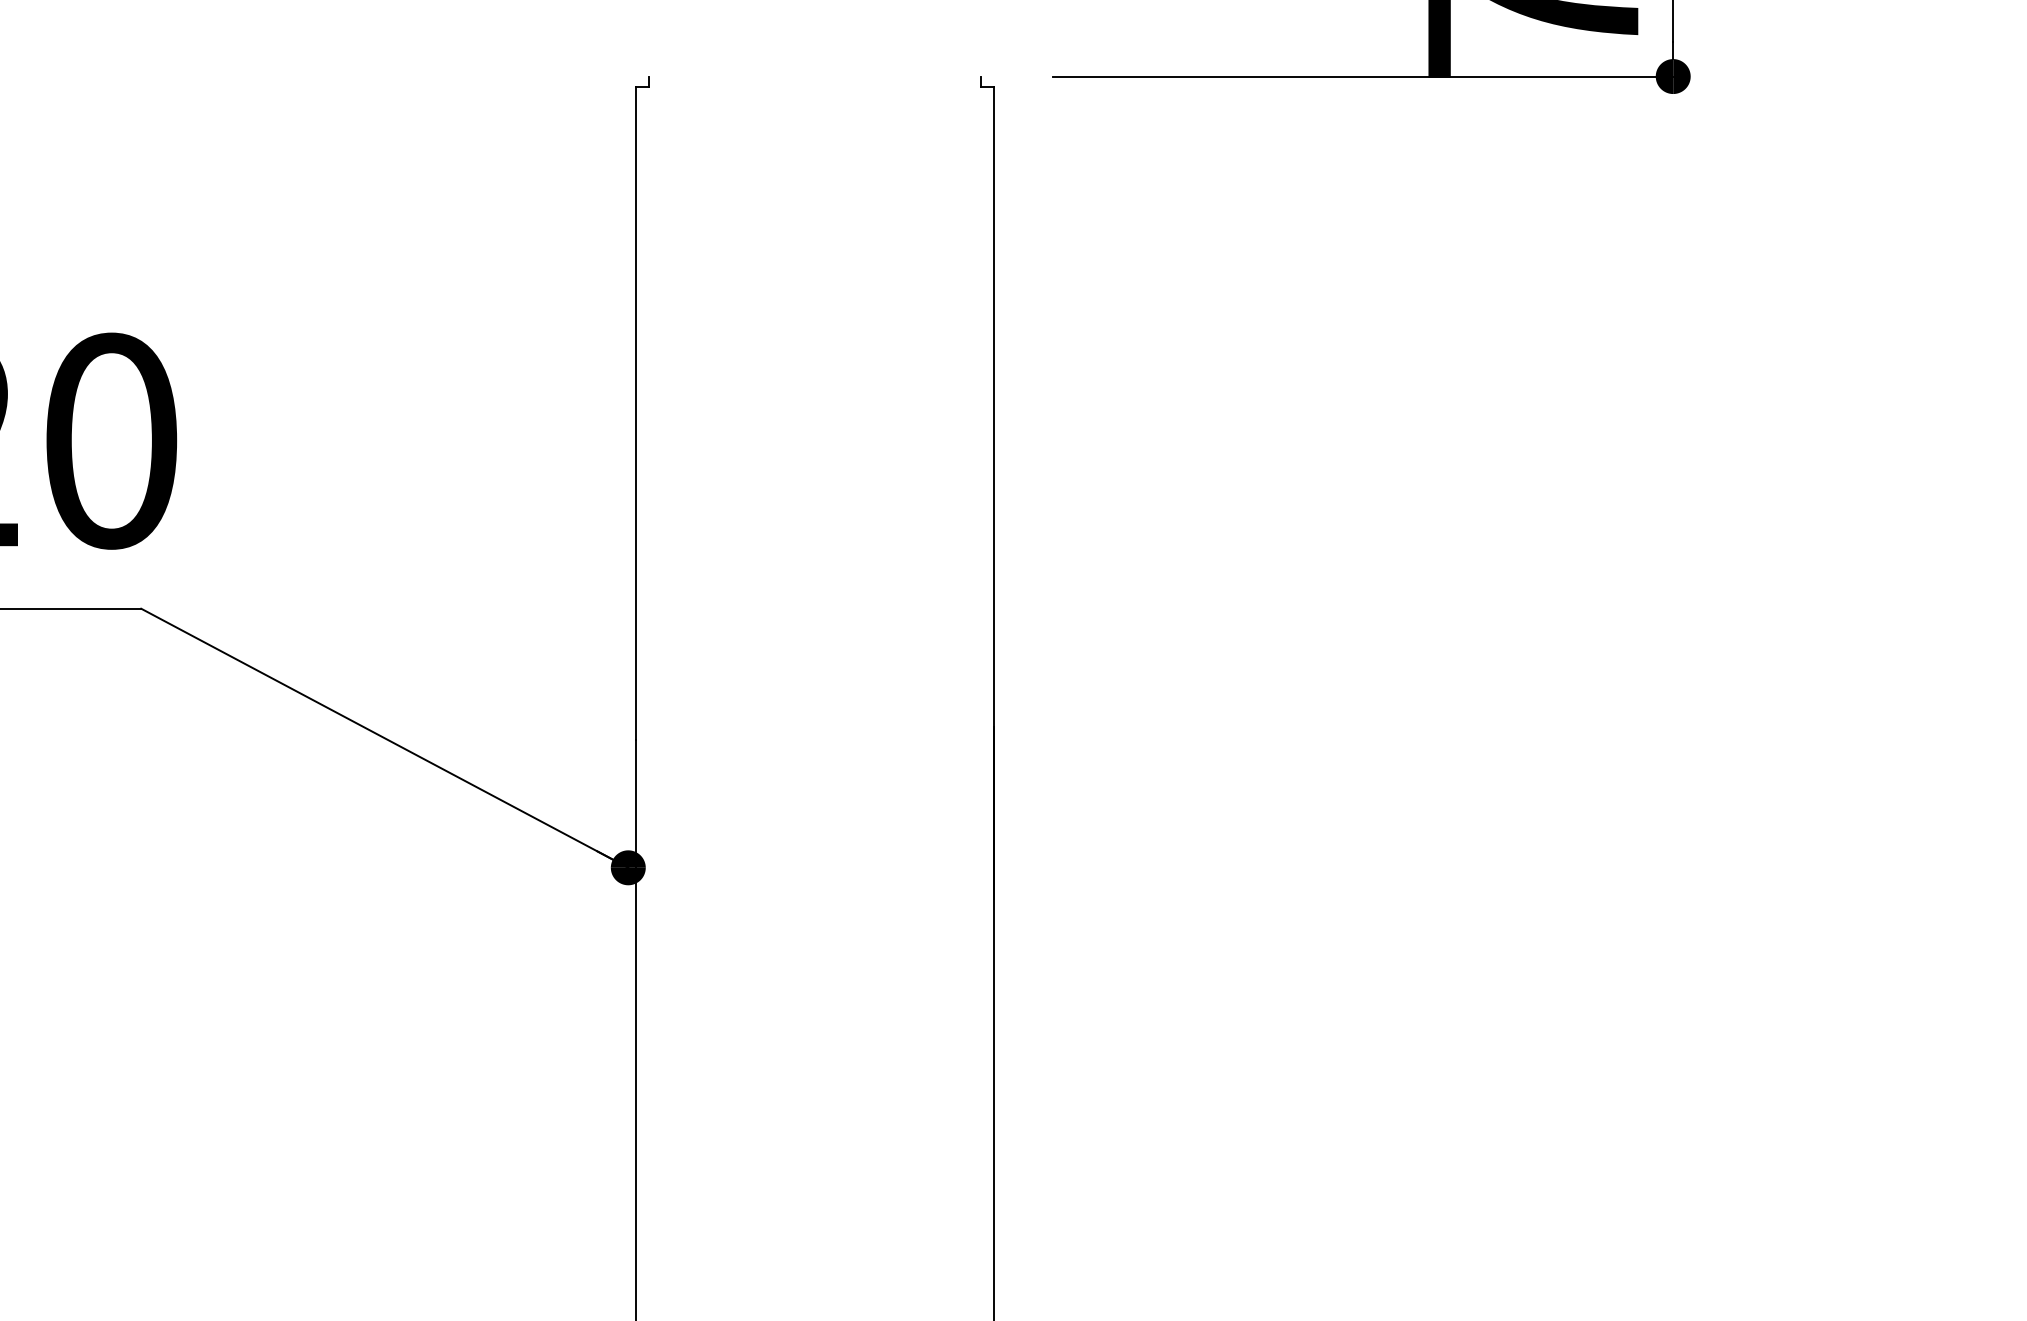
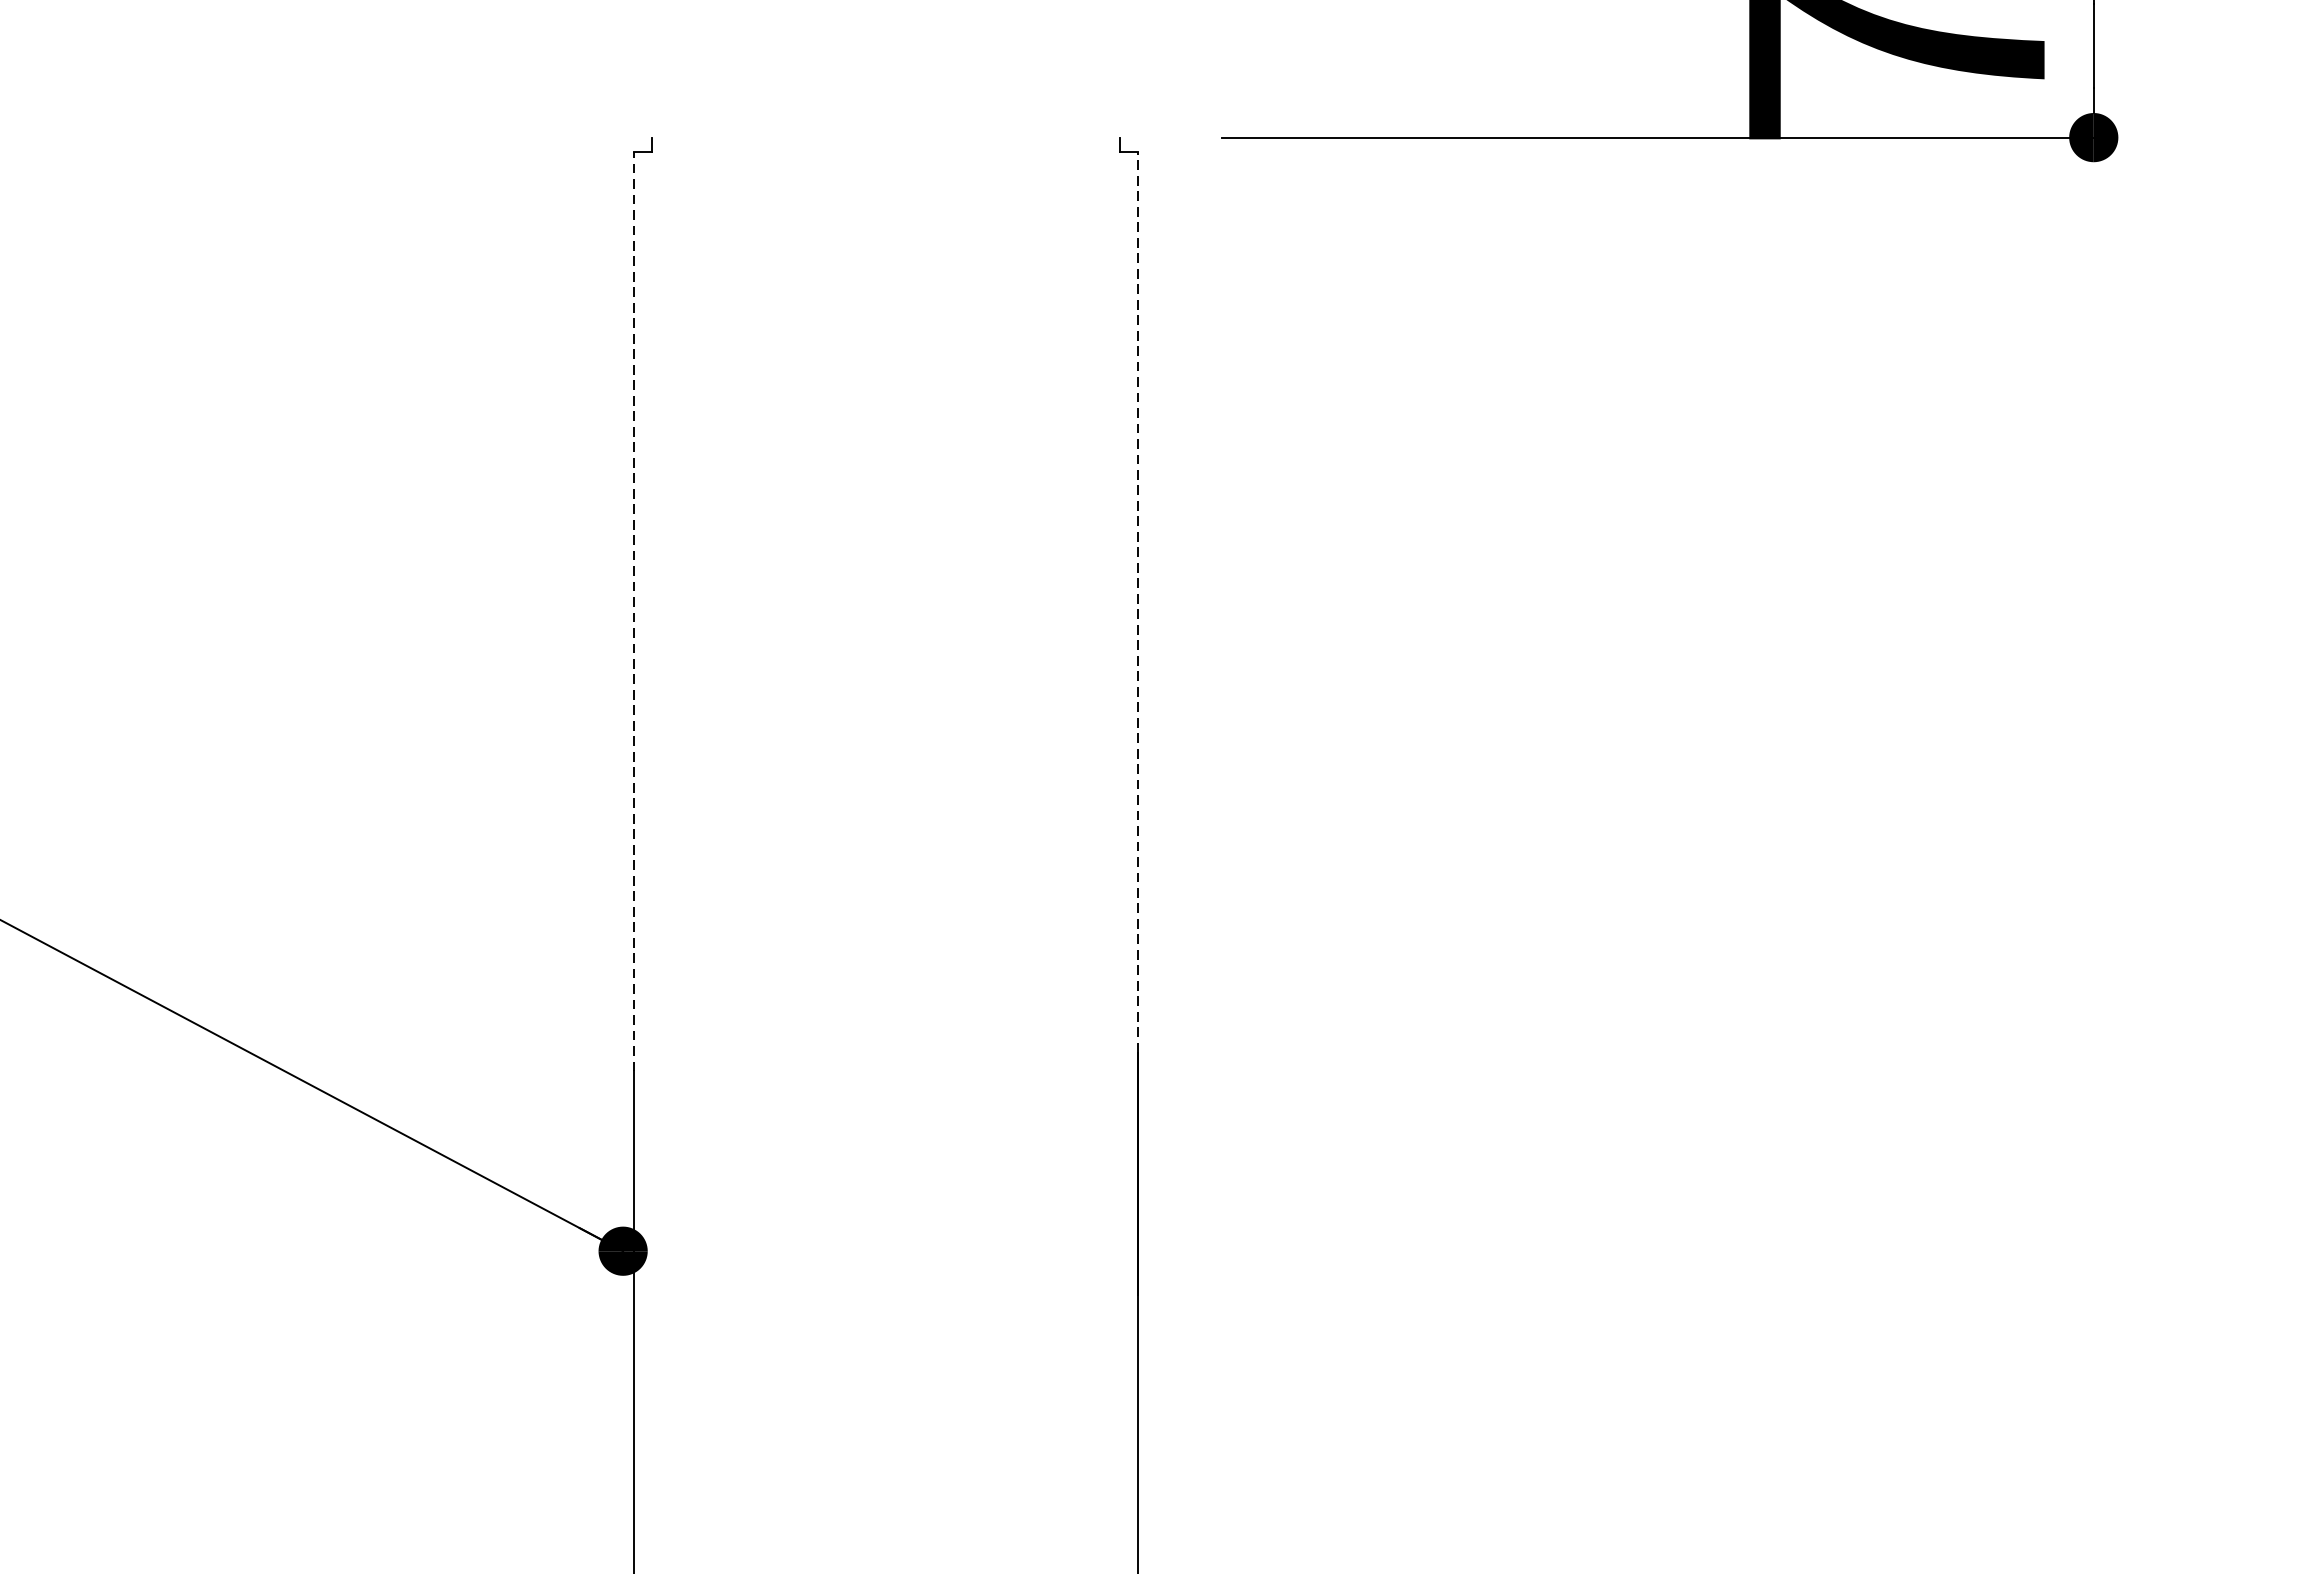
line: (994, 406) -> (1138, 601), solid -> dashed
line: (636, 413) -> (634, 611), solid -> dashed

